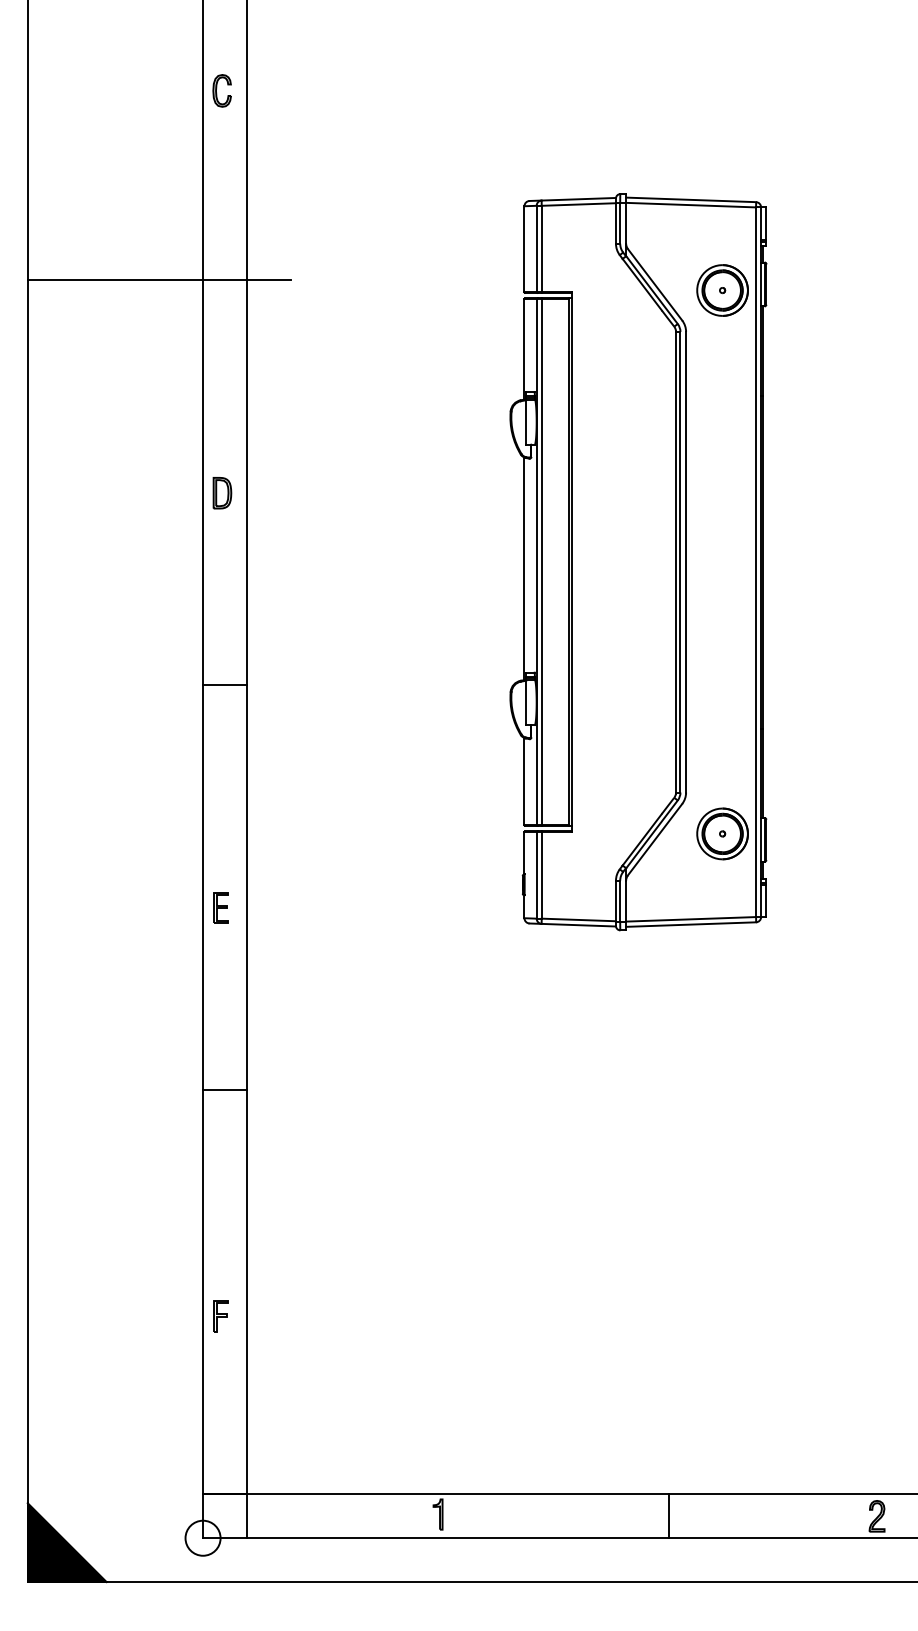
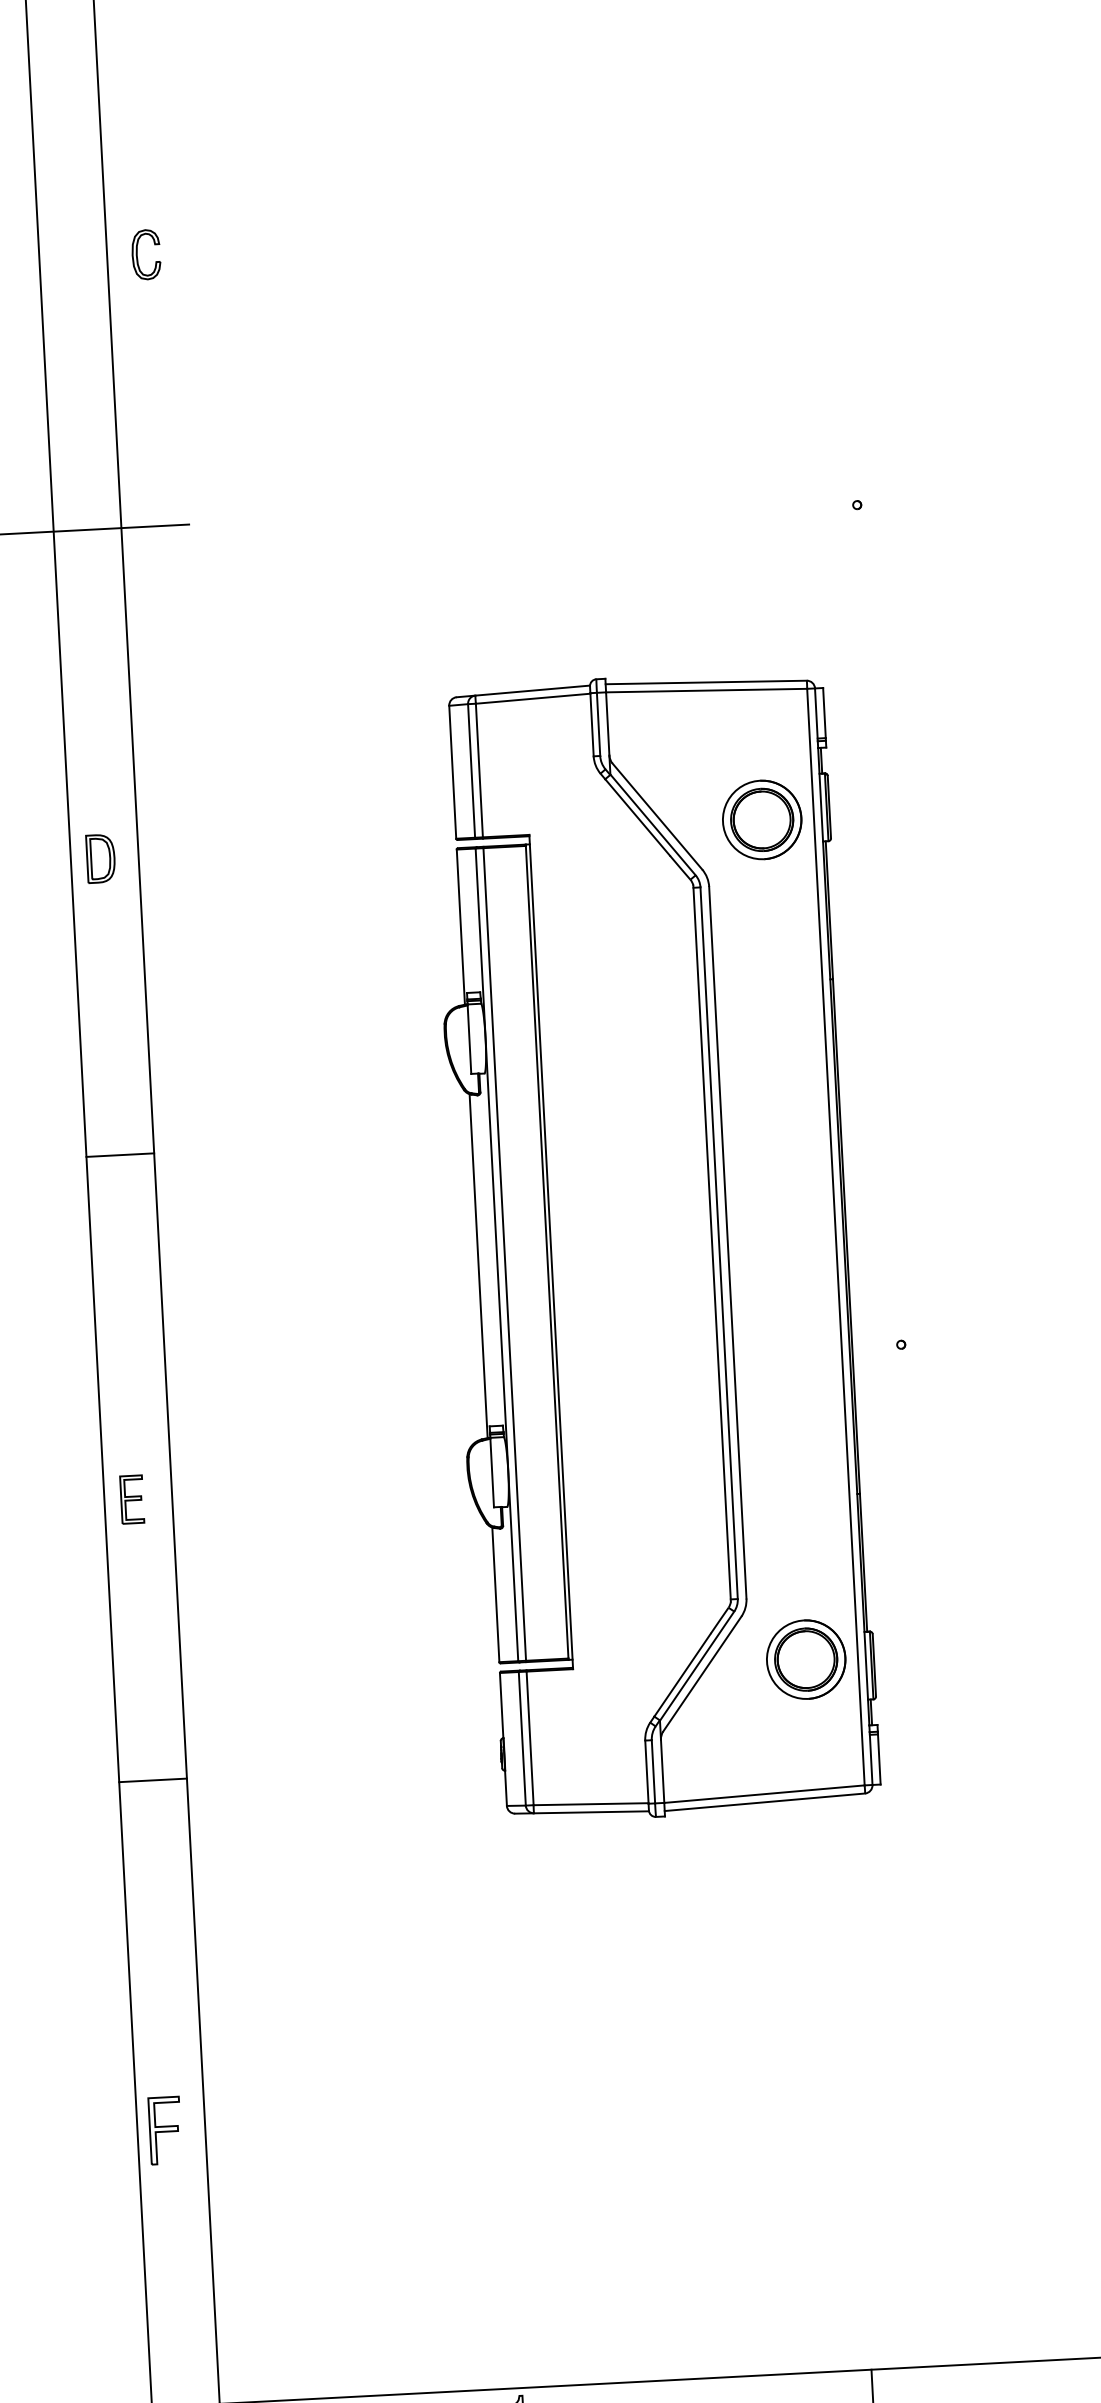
part: (221, 90) -> (145, 254), moved
part: (638, 562) -> (654, 1247), moved
part: (220, 1316) -> (164, 2131), size x1.4

